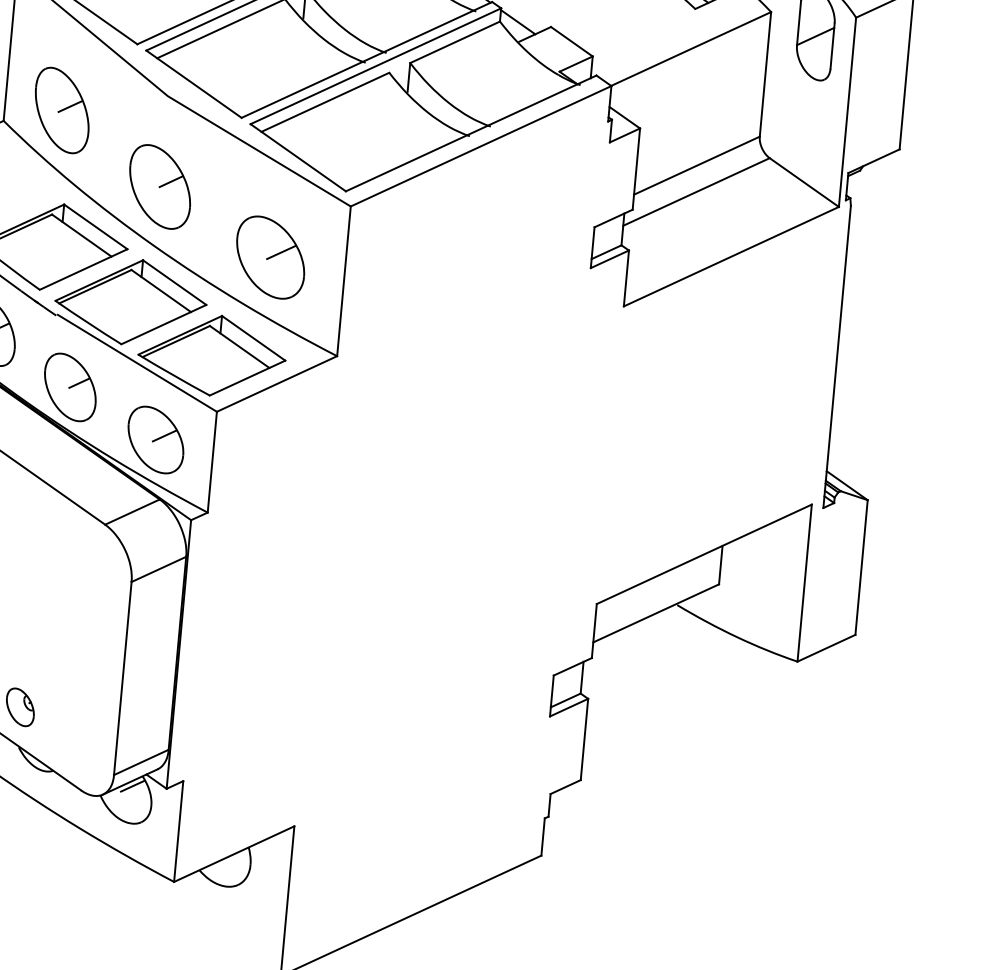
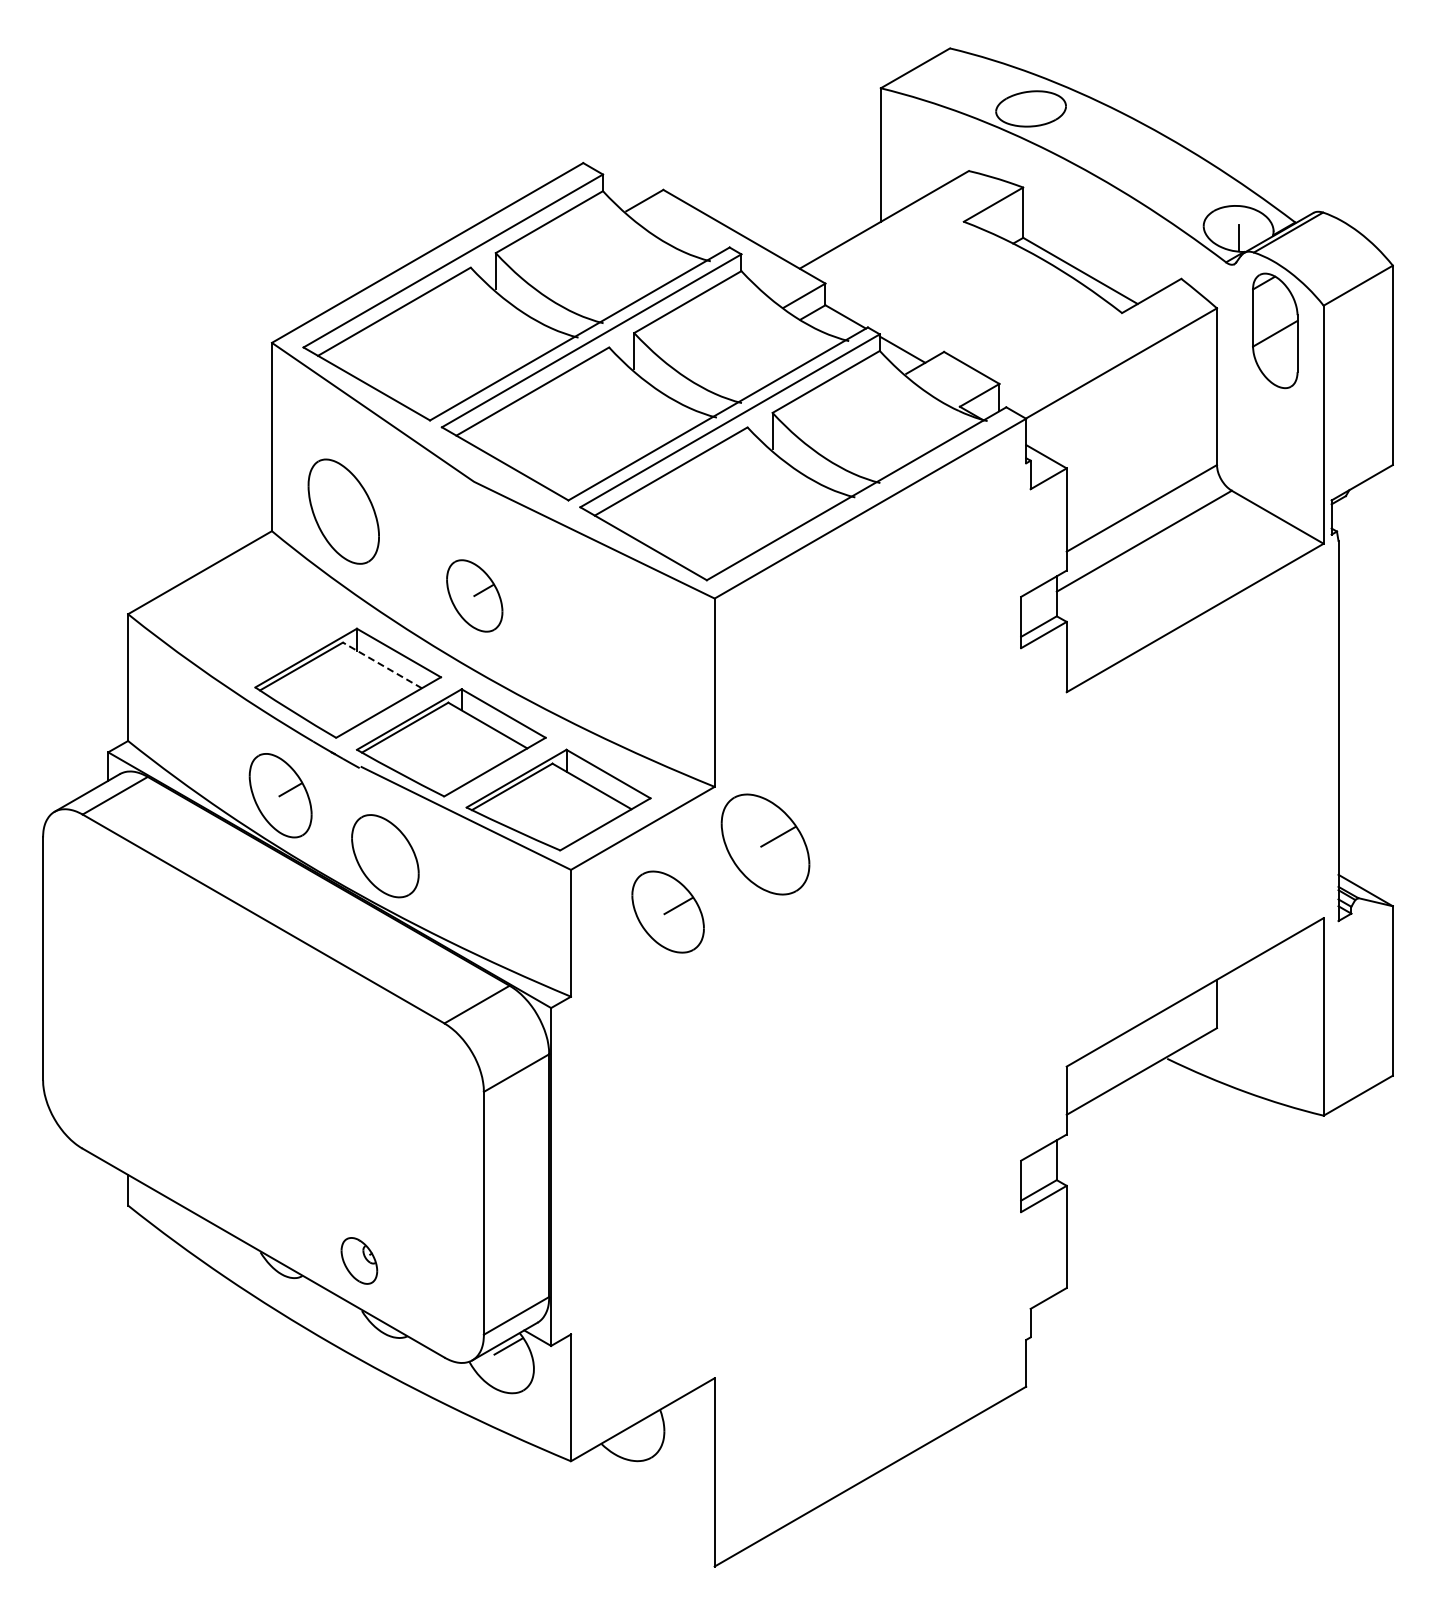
line: (70, 106) -> (353, 505), removed
part: (160, 186) -> (474, 595), size x0.7
line: (81, 235) -> (382, 665), solid -> dashed
part: (270, 257) -> (765, 844), moved
line: (78, 382) -> (395, 849), removed
part: (155, 439) -> (667, 911), moved

